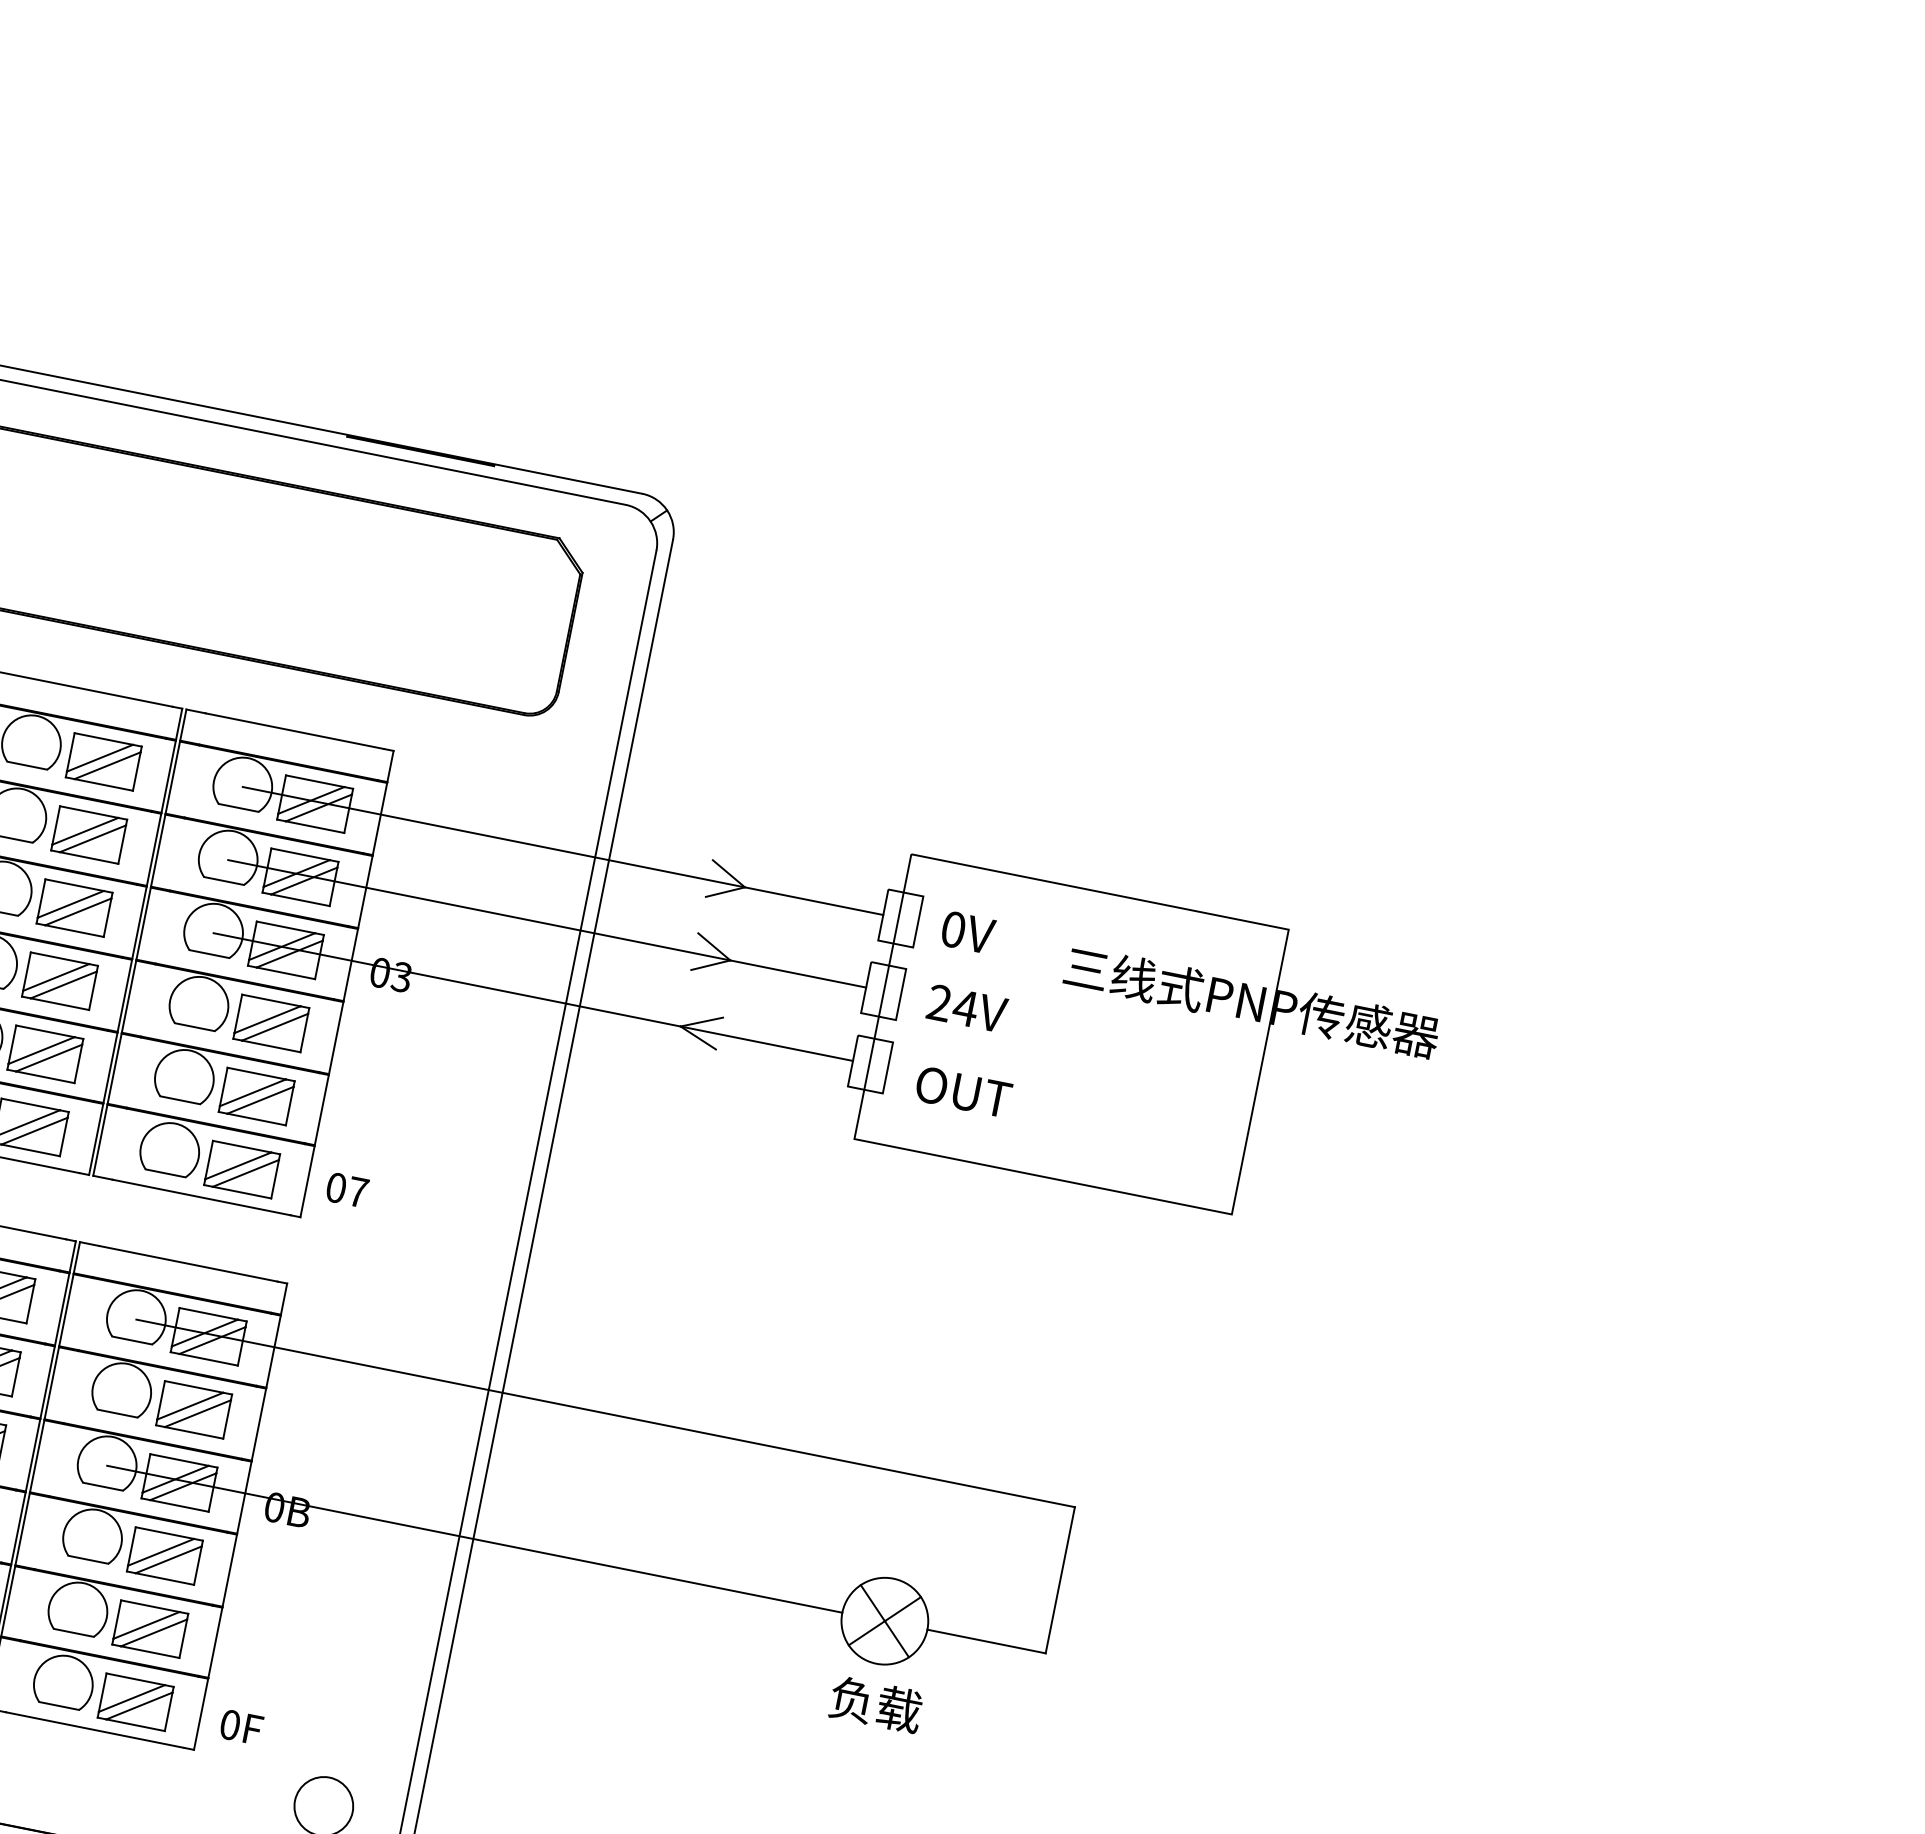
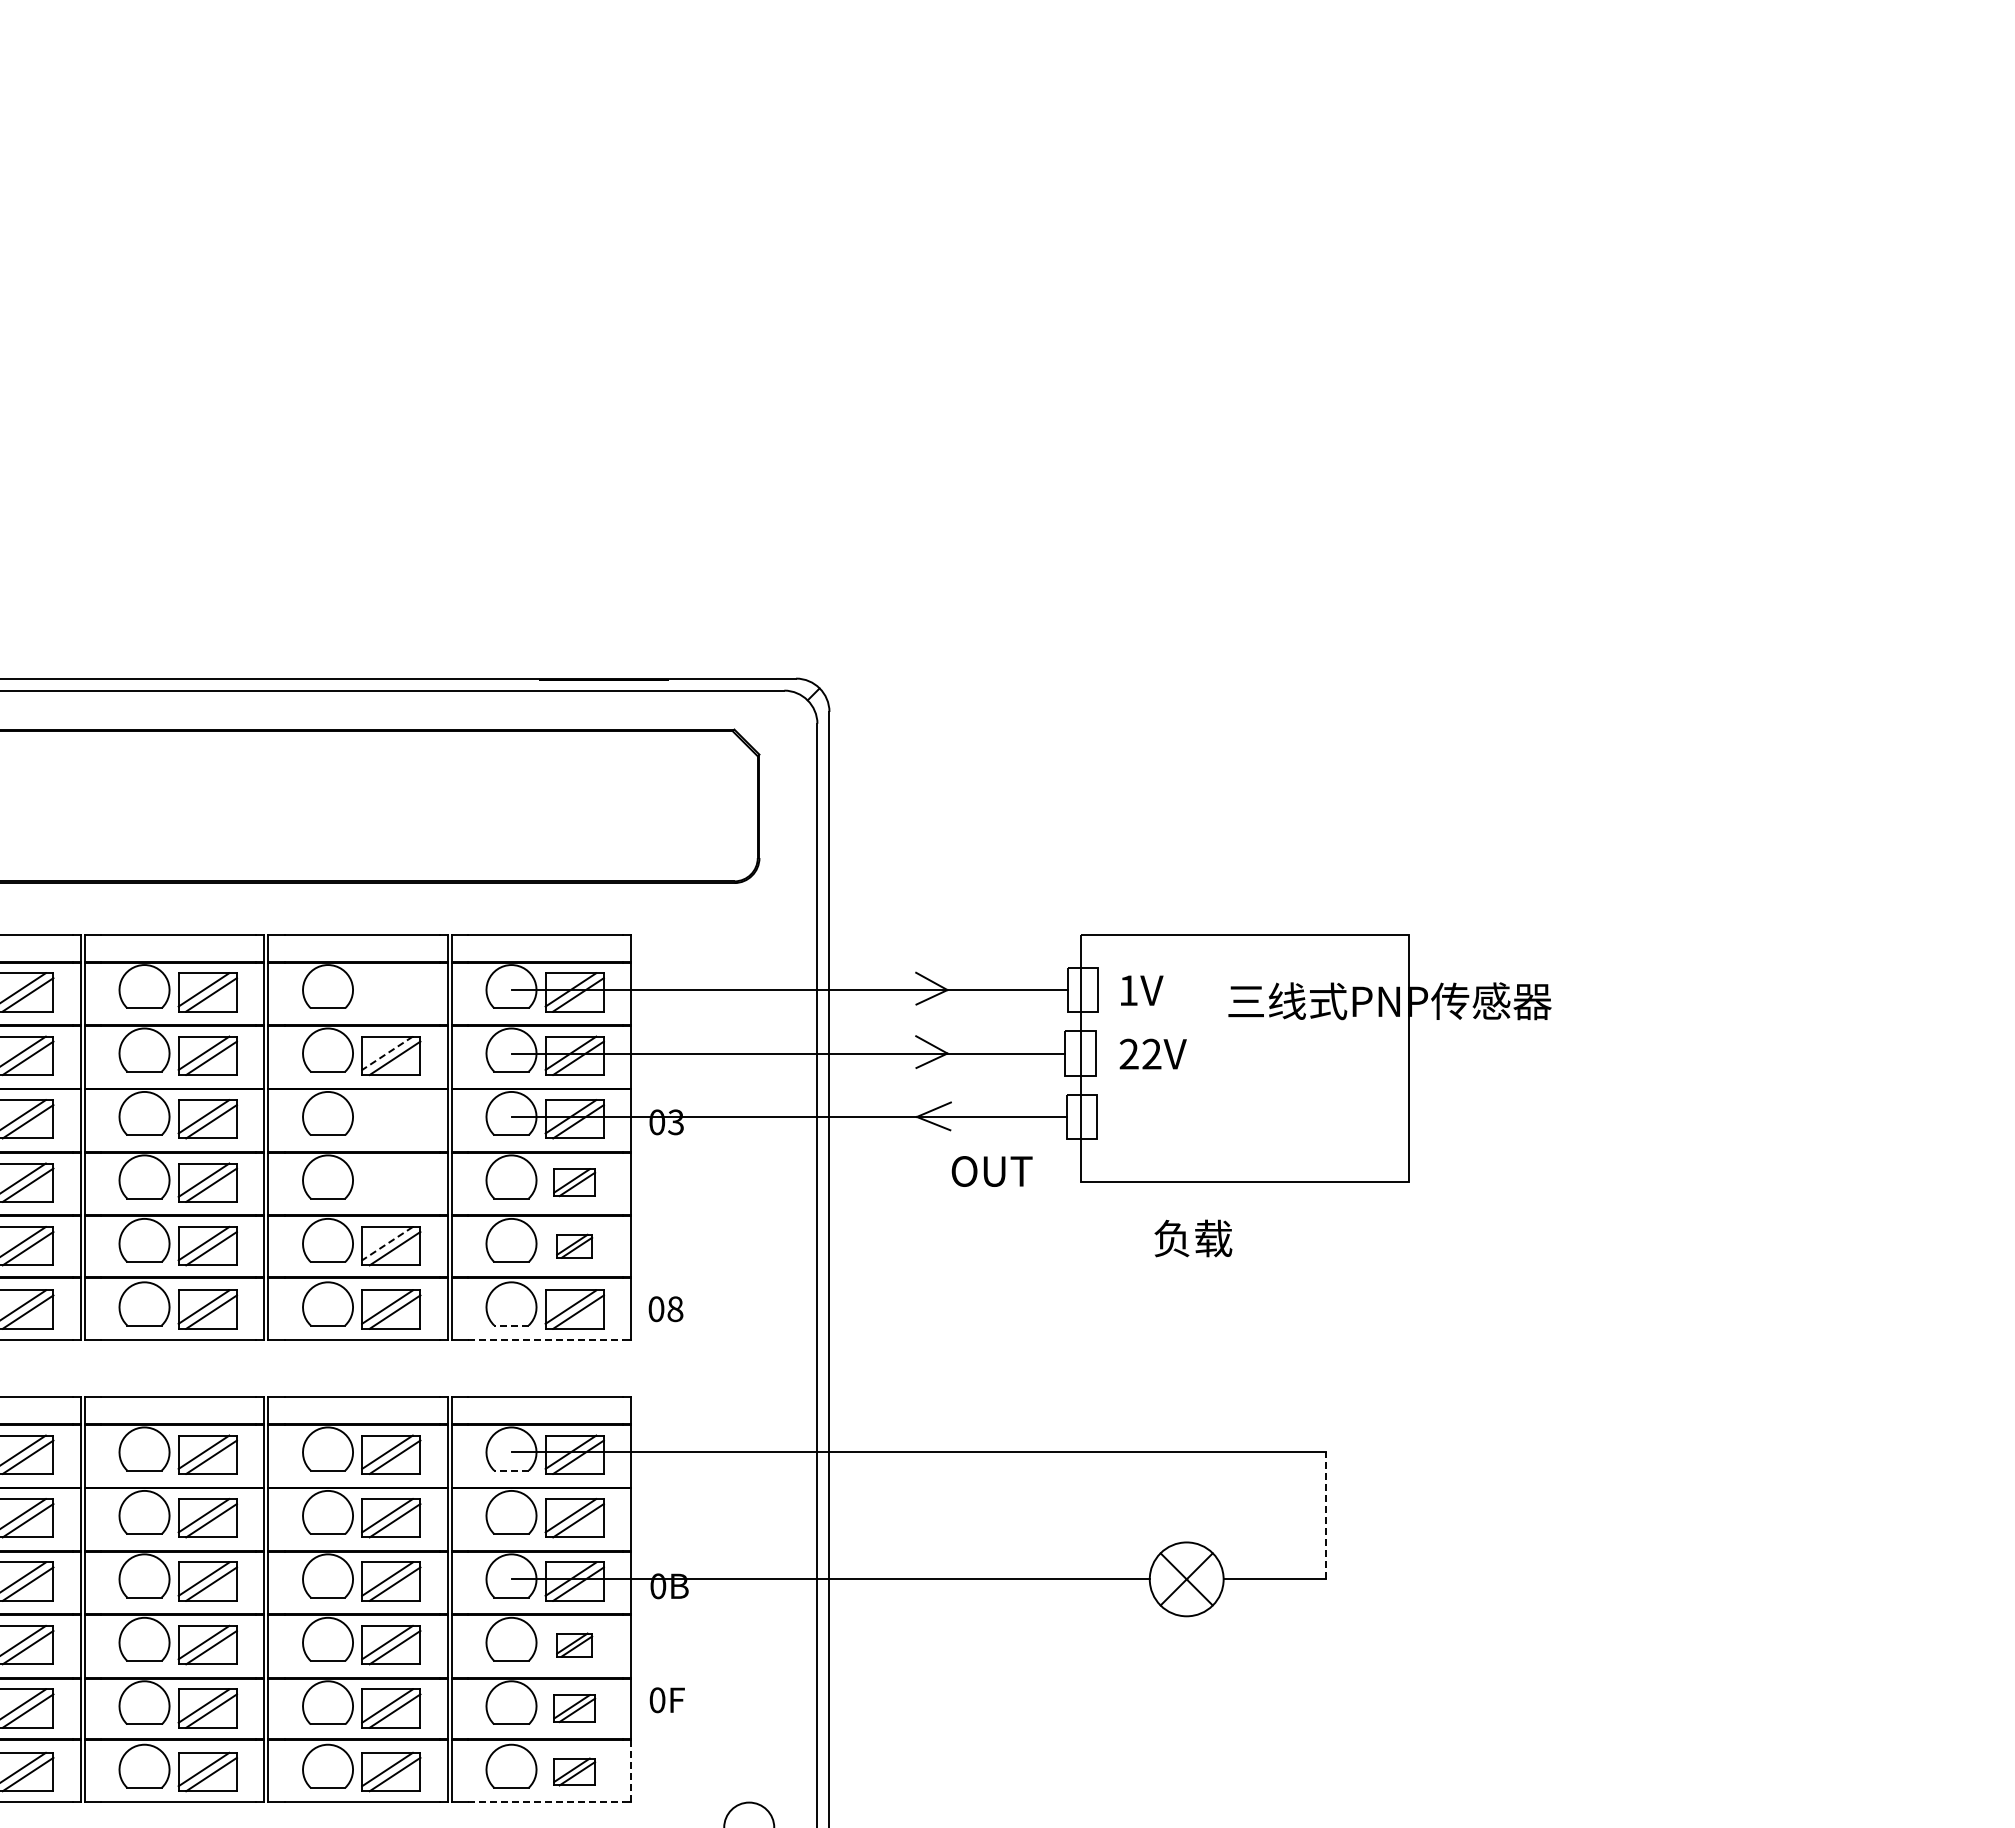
part: (104, 762) -> (391, 992), removed
line: (85, 831) -> (387, 1053), solid -> dashed
part: (74, 908) -> (391, 1119), removed
text: (953, 929) -> (1128, 990), 0V -> 1V
part: (60, 981) -> (391, 1182), removed
text: (965, 1007) -> (1151, 1053), 24V -> 22V
part: (271, 1023) -> (574, 1182), size x0.7
line: (41, 1050) -> (387, 1243), solid -> dashed
text: (962, 1091) -> (991, 1171), moved
part: (256, 1096) -> (574, 1246), size x0.6
line: (165, 1173) -> (511, 1325), solid -> dashed
text: (358, 1192) -> (675, 1309), 07 -> 08
line: (202, 1197) -> (546, 1339), solid -> dashed
line: (132, 1340) -> (511, 1470), solid -> dashed
part: (164, 1555) -> (574, 1644), size x0.6
line: (1060, 1579) -> (1326, 1515), solid -> dashed
part: (149, 1629) -> (574, 1708), size x0.7
part: (135, 1701) -> (574, 1771), size x0.7
text: (876, 1704) -> (1193, 1238), moved
line: (201, 1714) -> (631, 1771), solid -> dashed
text: (240, 1727) -> (666, 1700), moved
line: (96, 1730) -> (546, 1802), solid -> dashed

